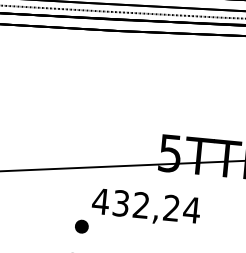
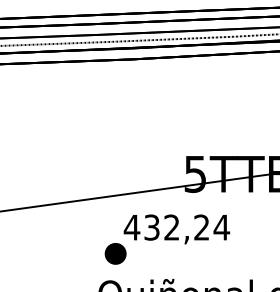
part: (81, 226) -> (115, 253), size x1.6

